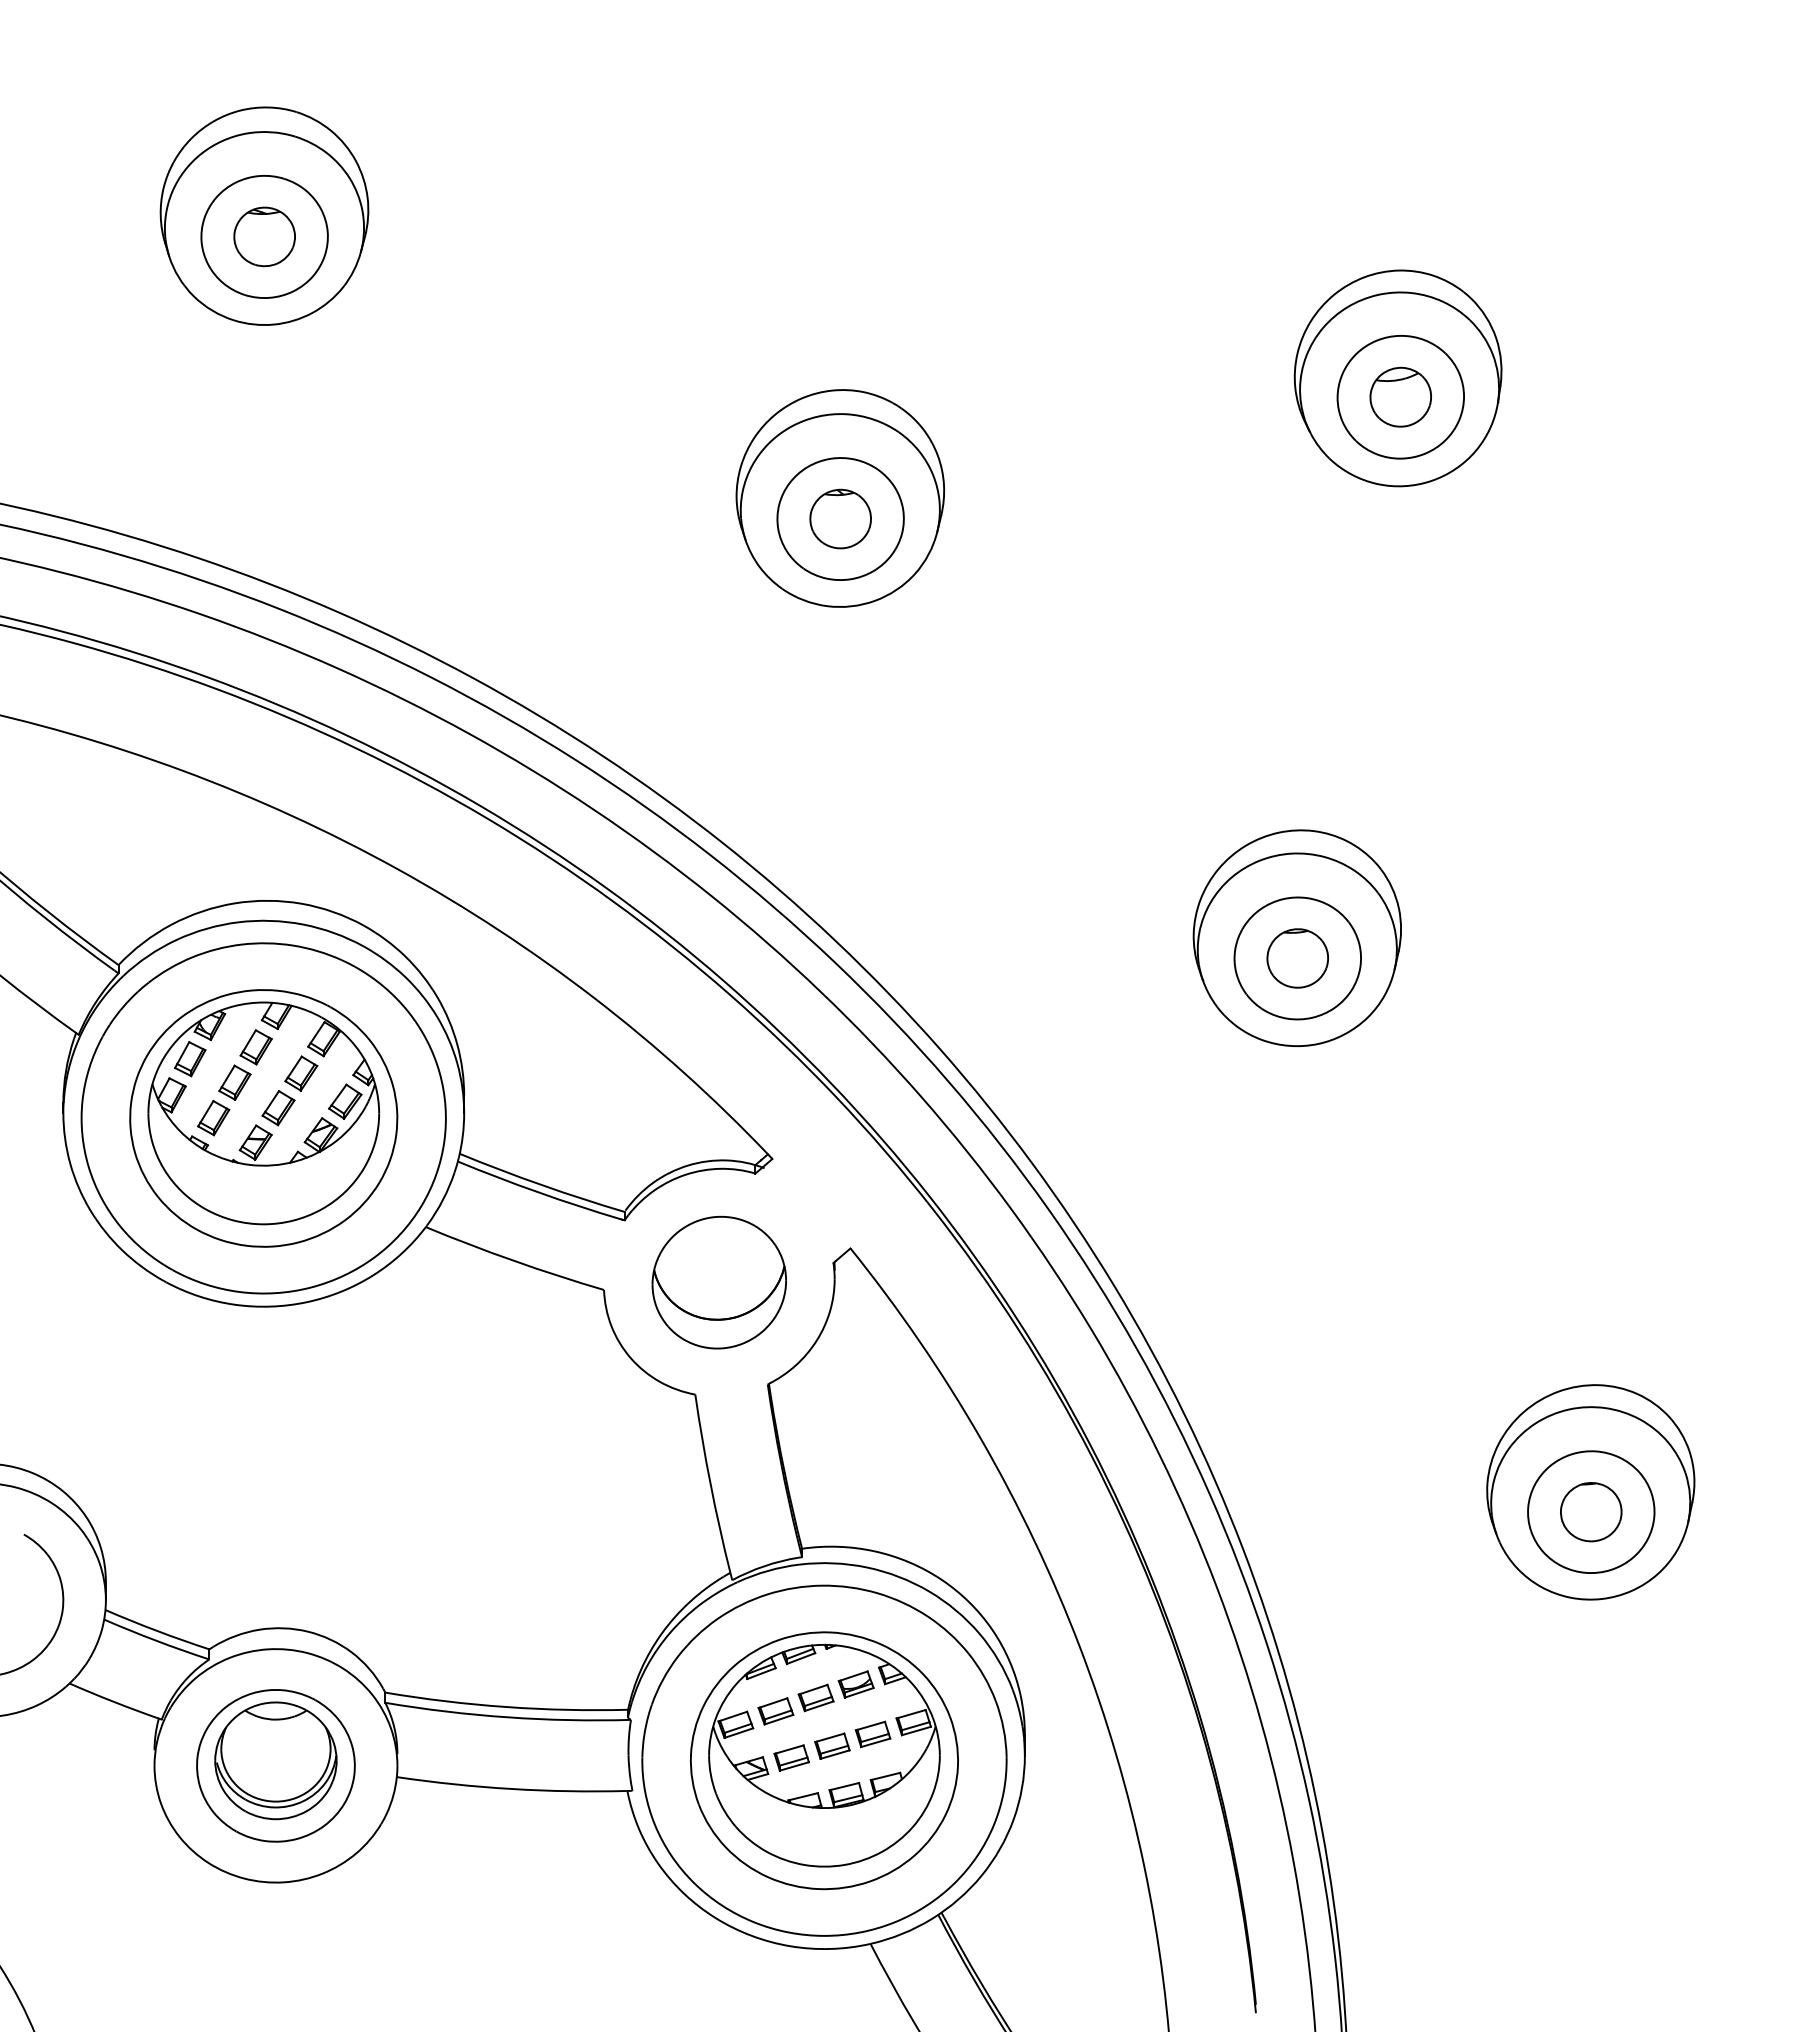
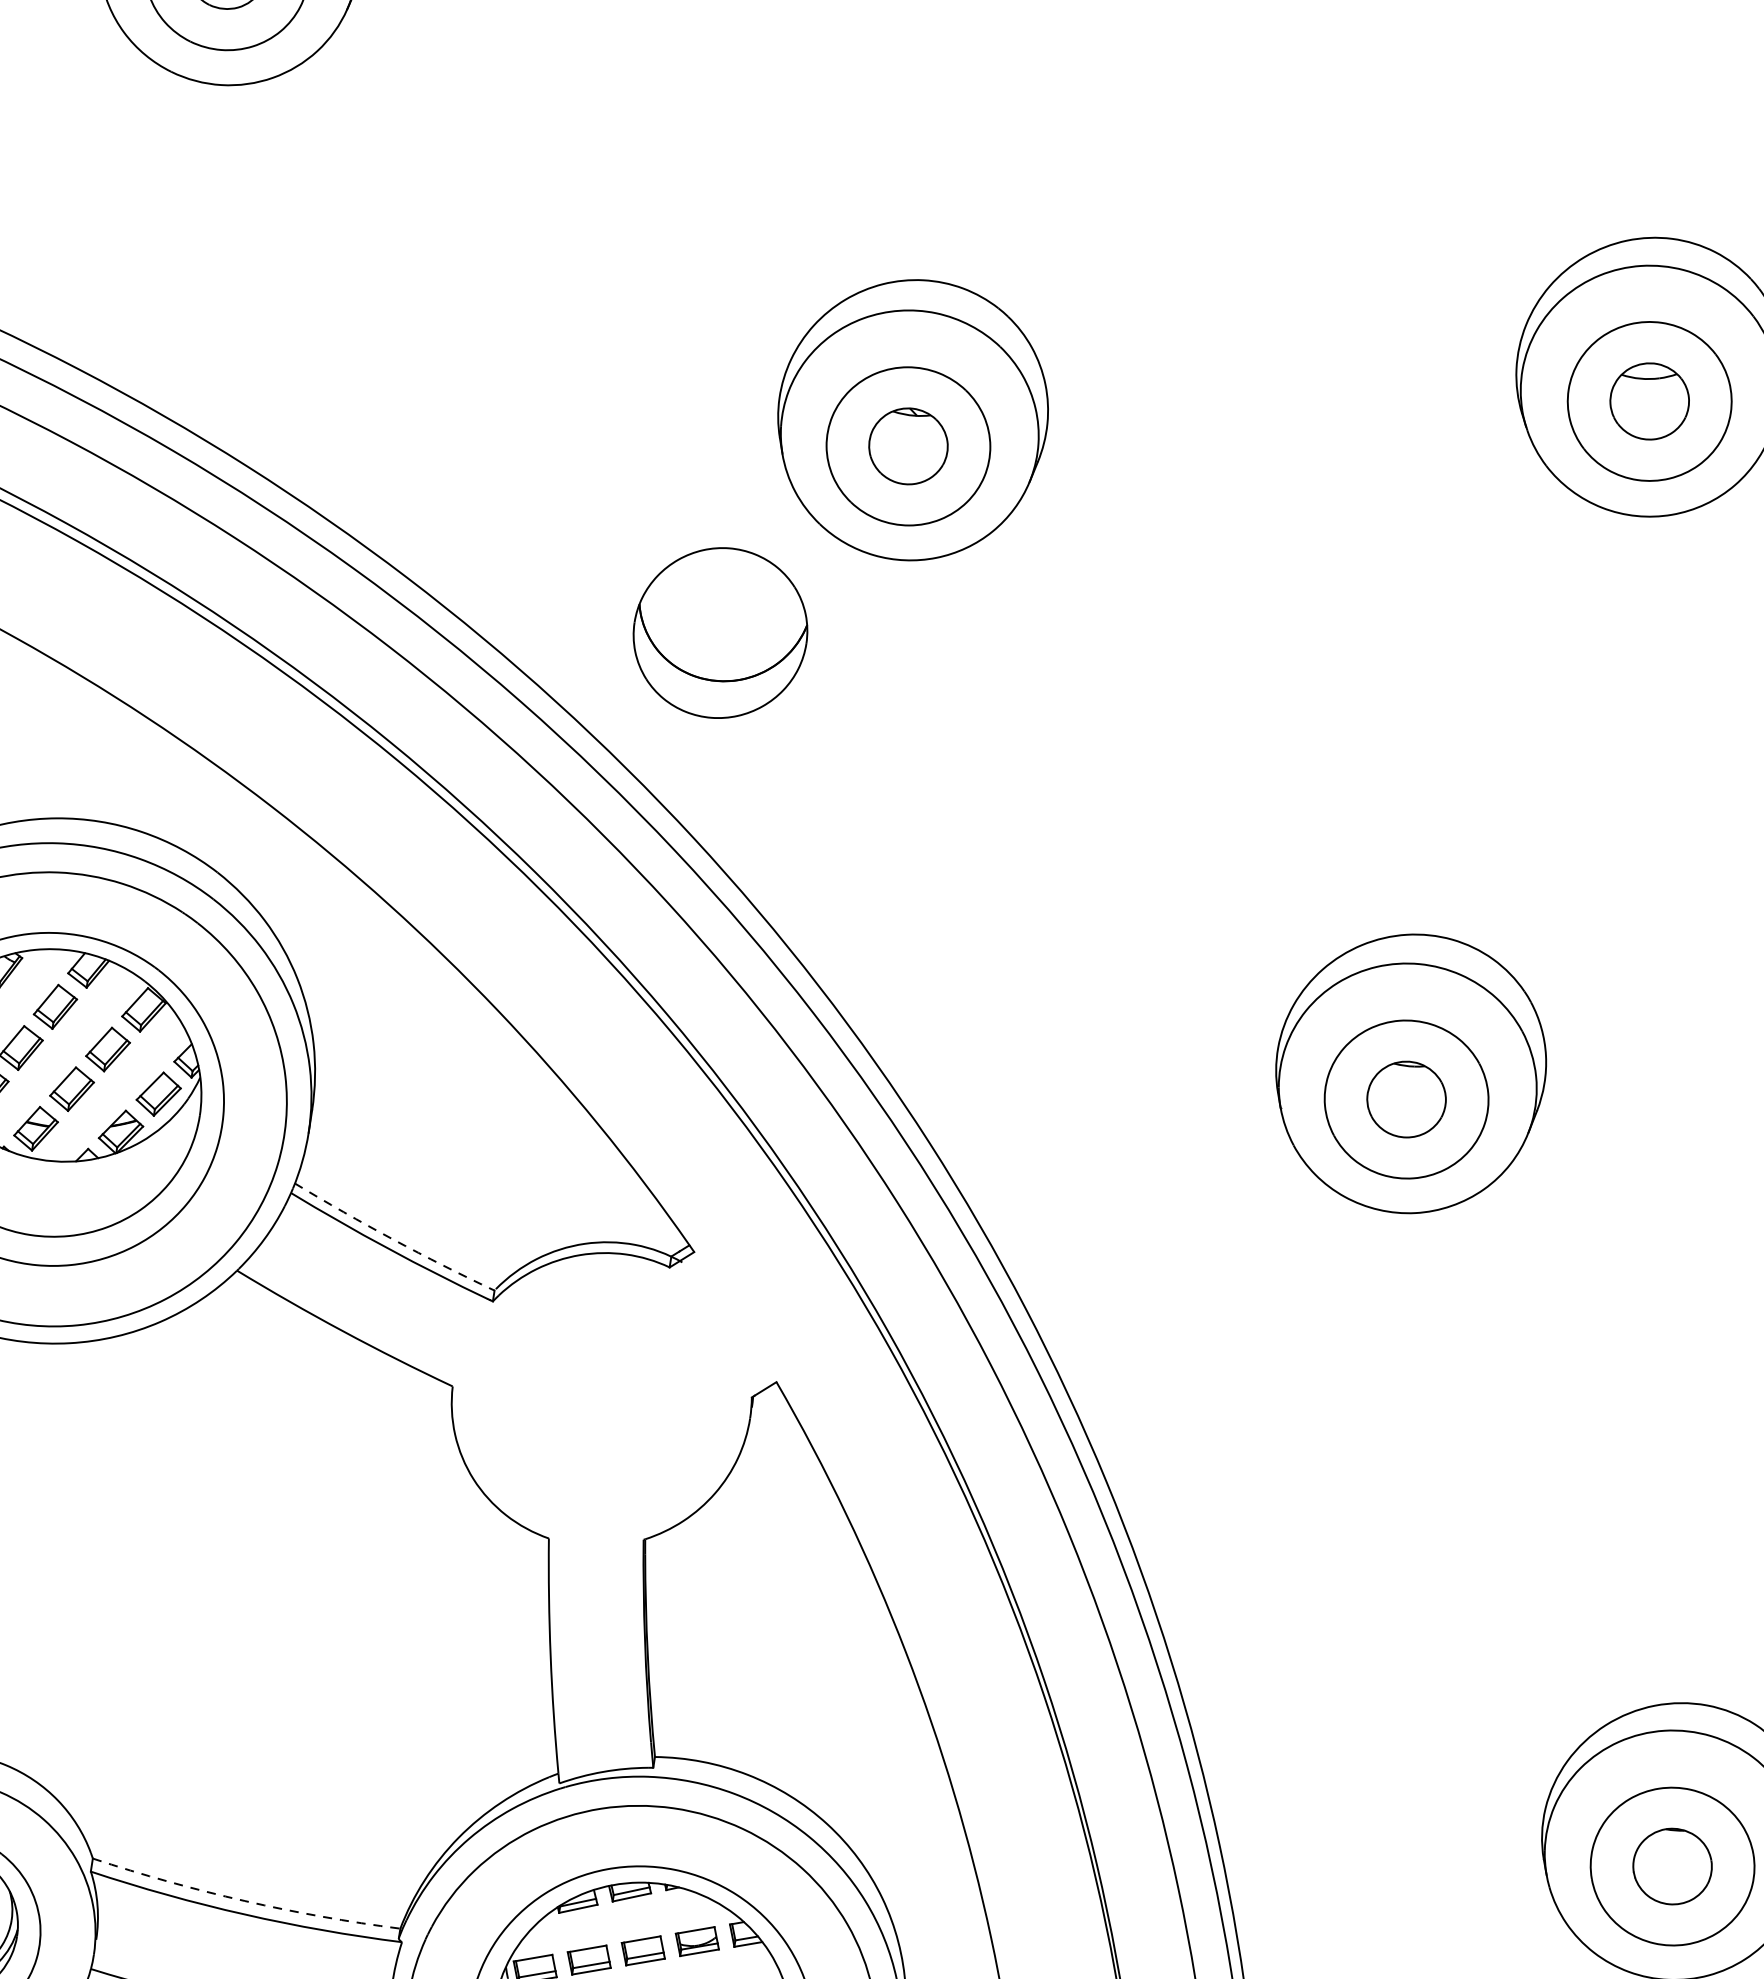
arc: (541, 1184) -> (393, 1239), solid -> dashed
part: (718, 1282) -> (719, 632), moved
arc: (506, 1707) -> (245, 1901), solid -> dashed

